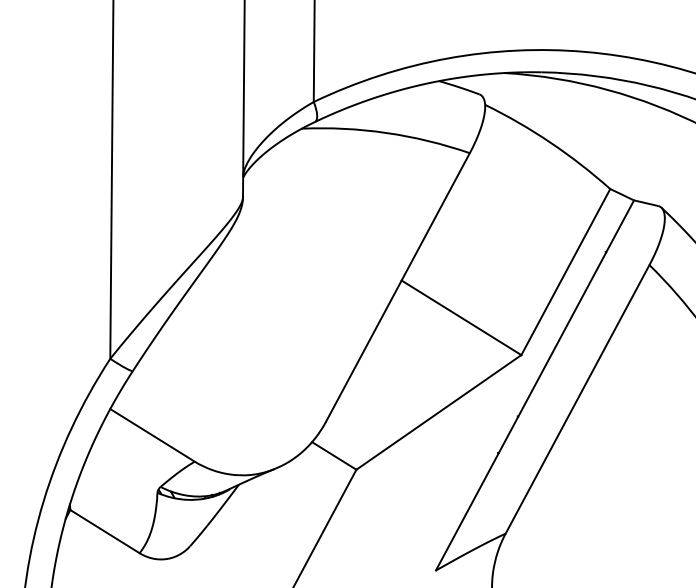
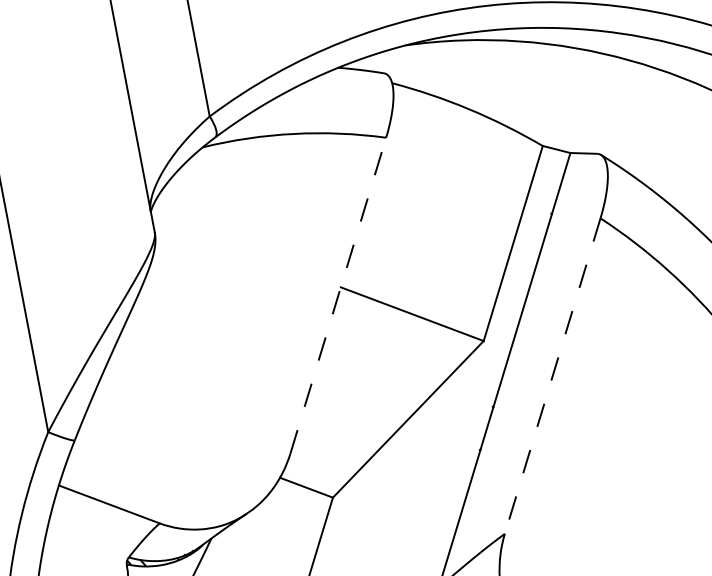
line: (398, 287) -> (338, 295), solid -> dashed
line: (577, 399) -> (552, 376), solid -> dashed

